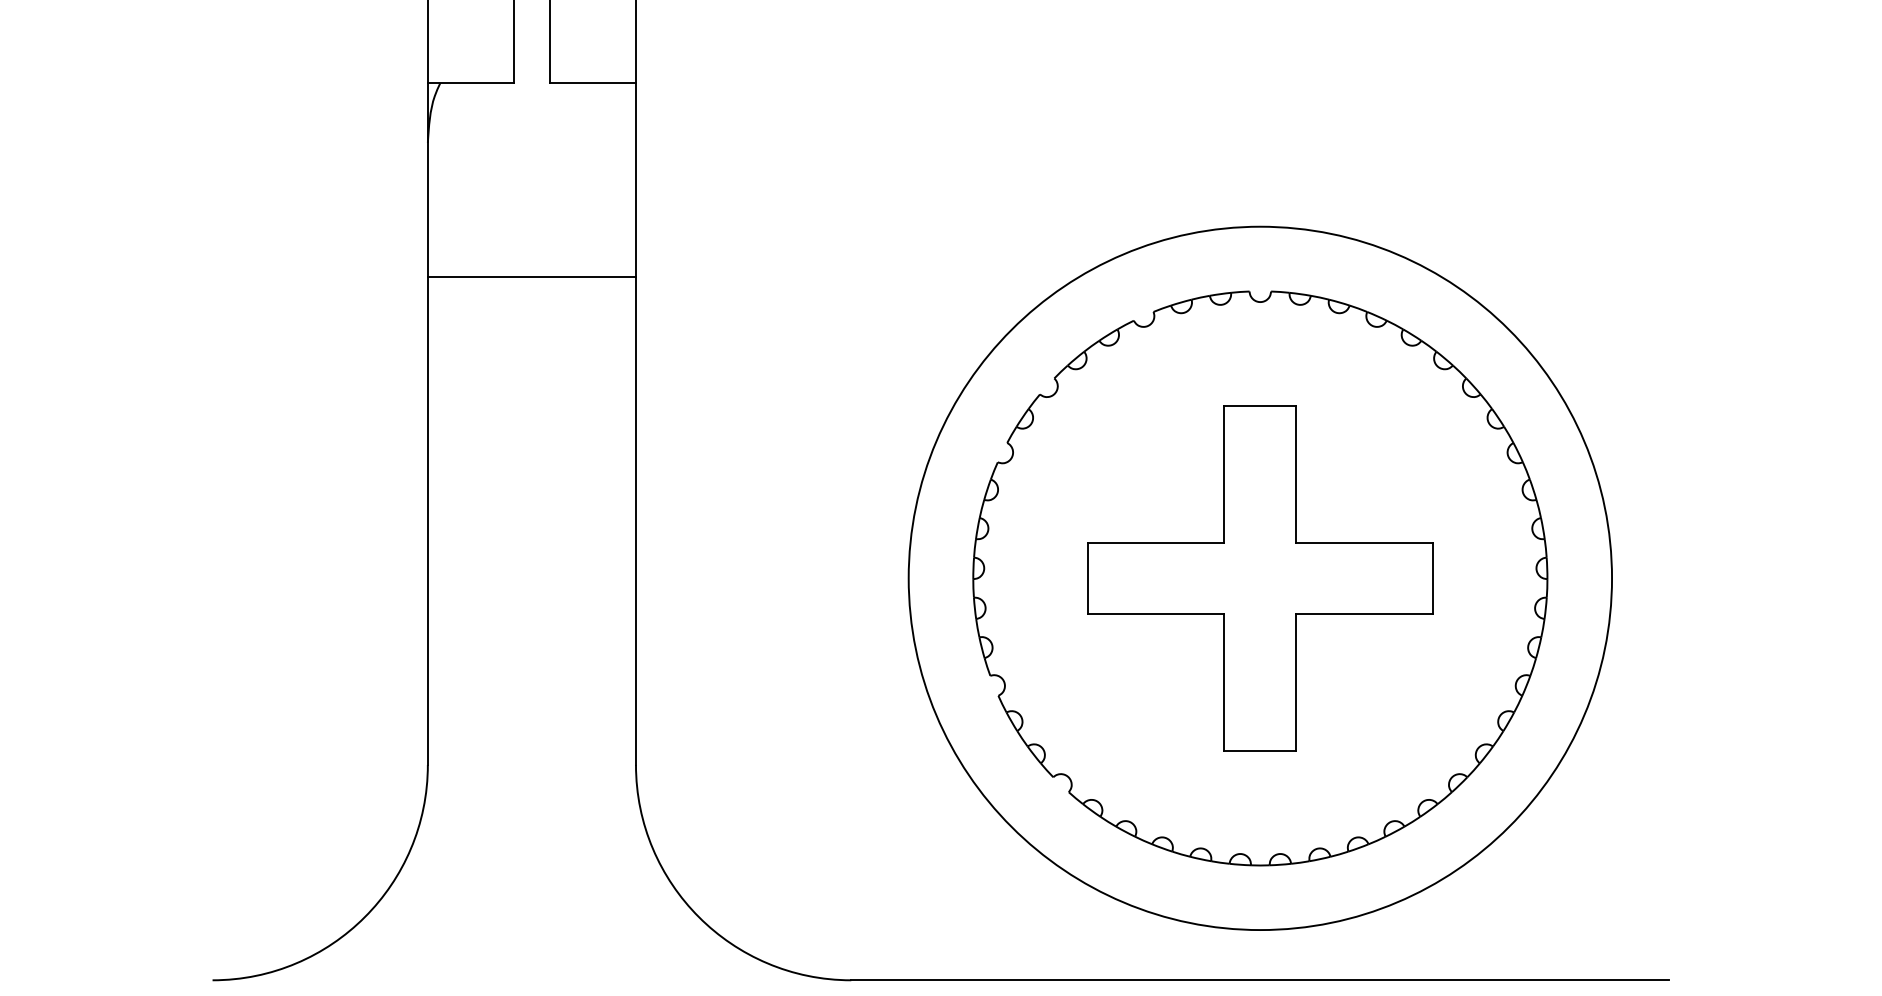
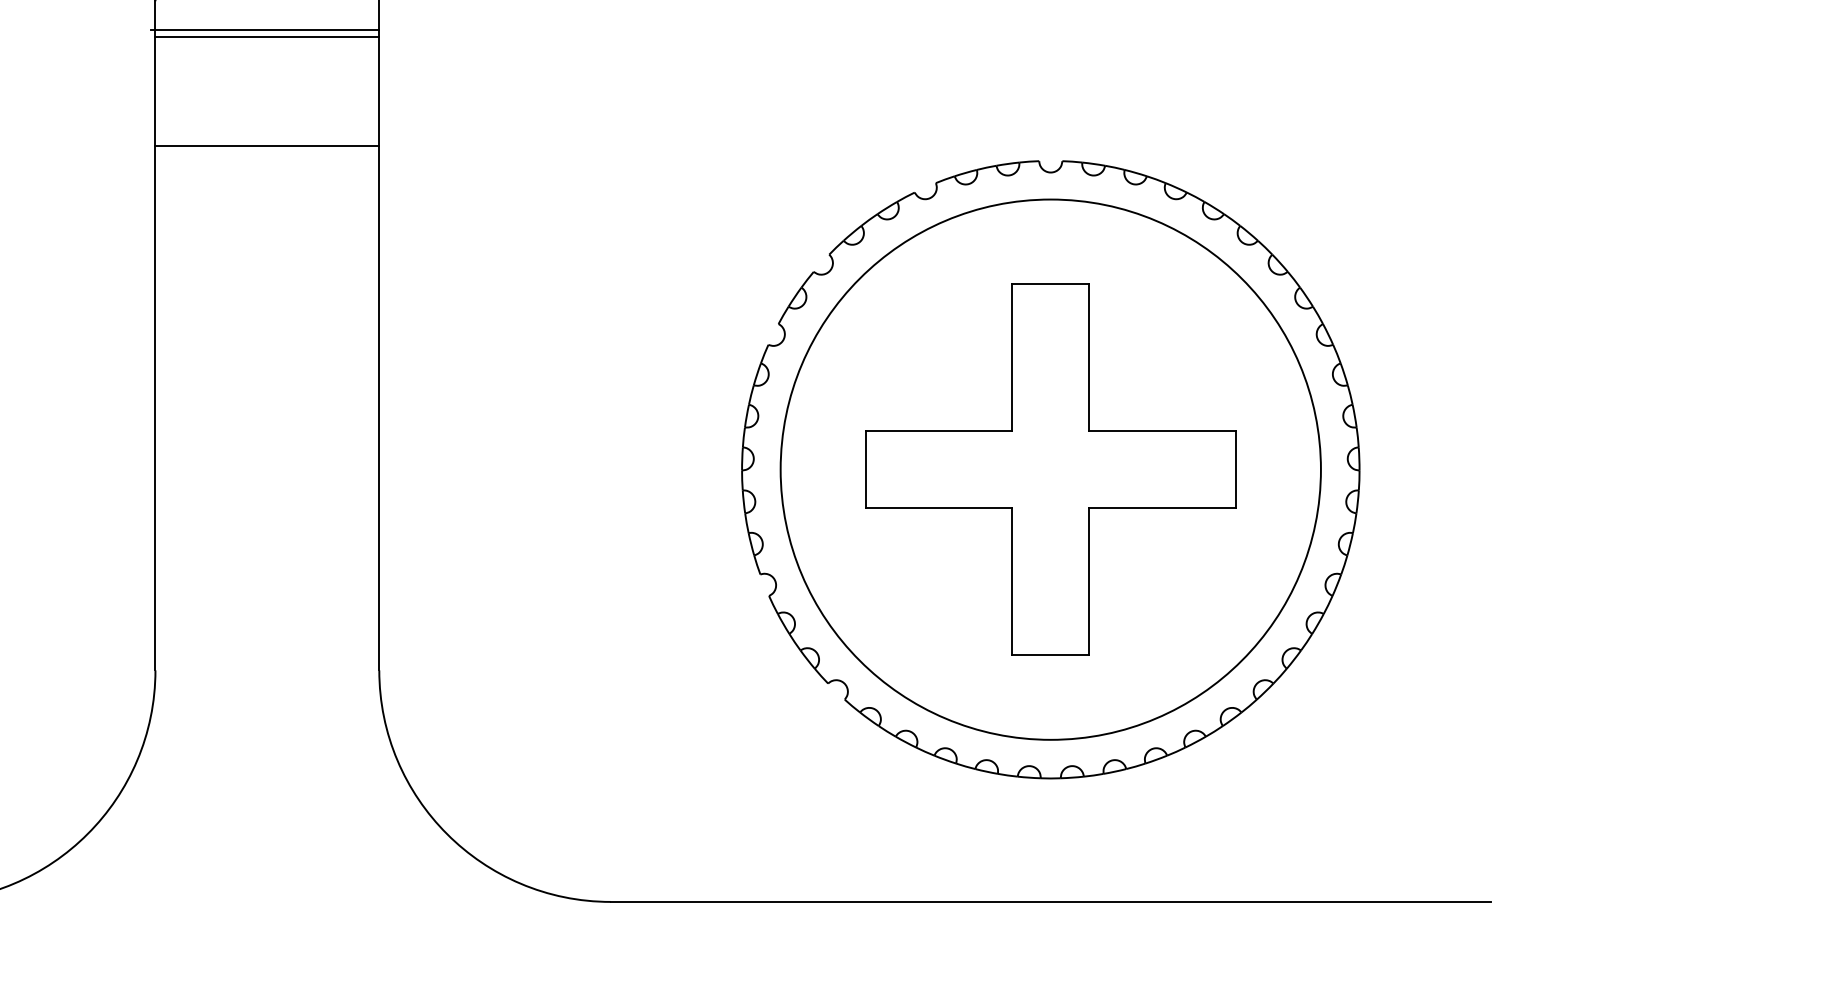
line: (529, 169) -> (264, 29), added
line: (531, 176) -> (266, 37), added
circle: (1260, 578) -> (1050, 469), size x0.71

